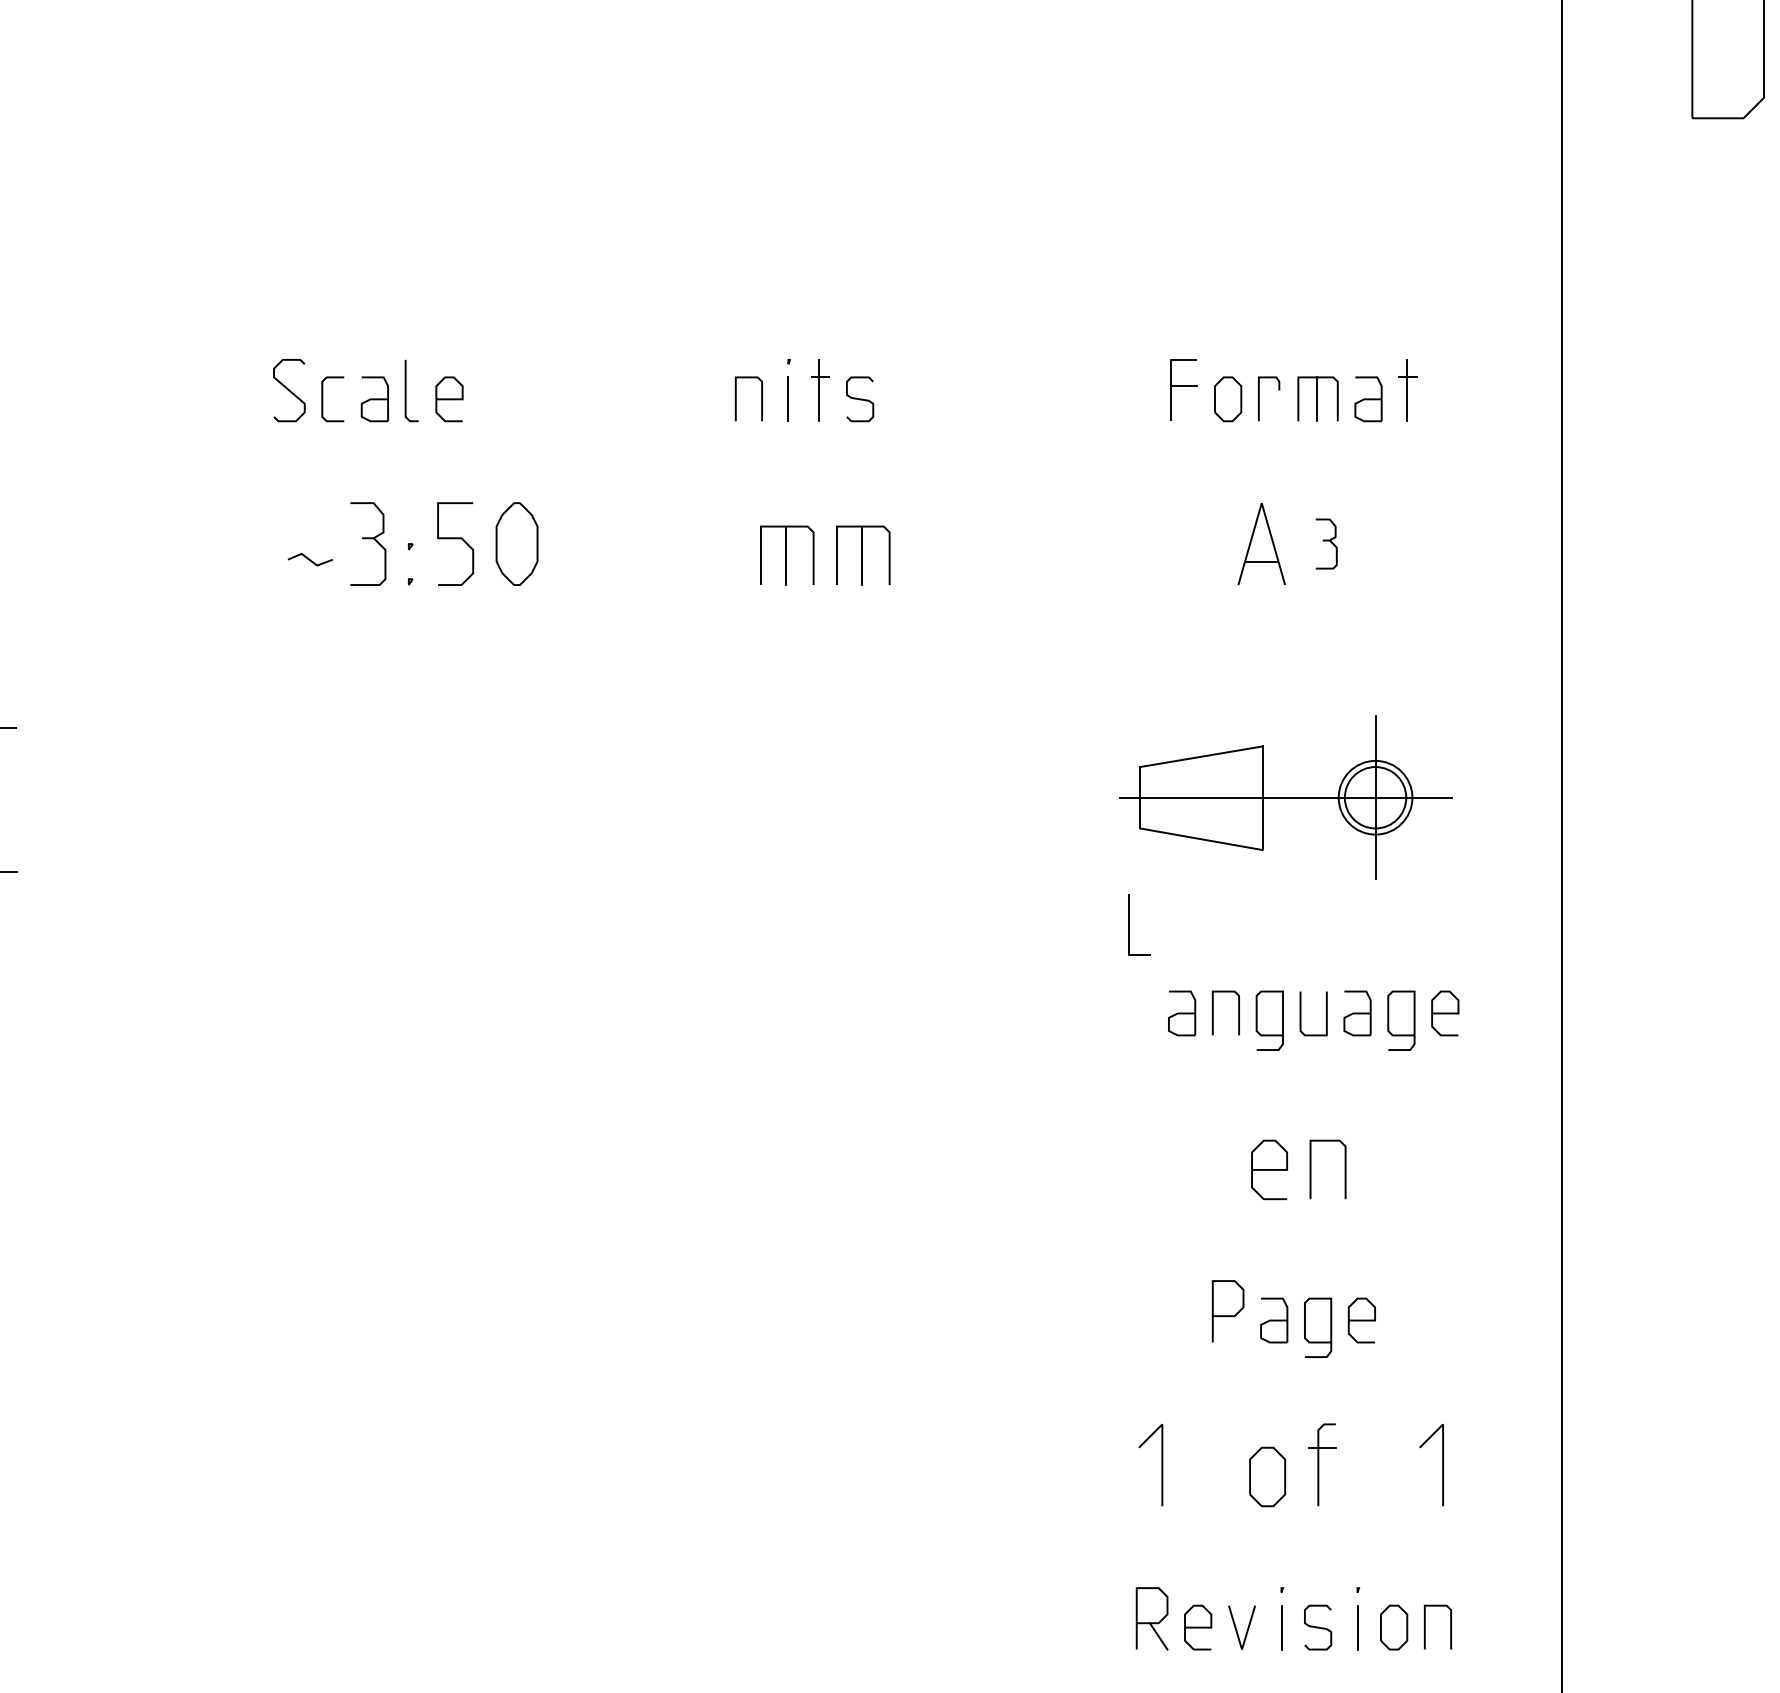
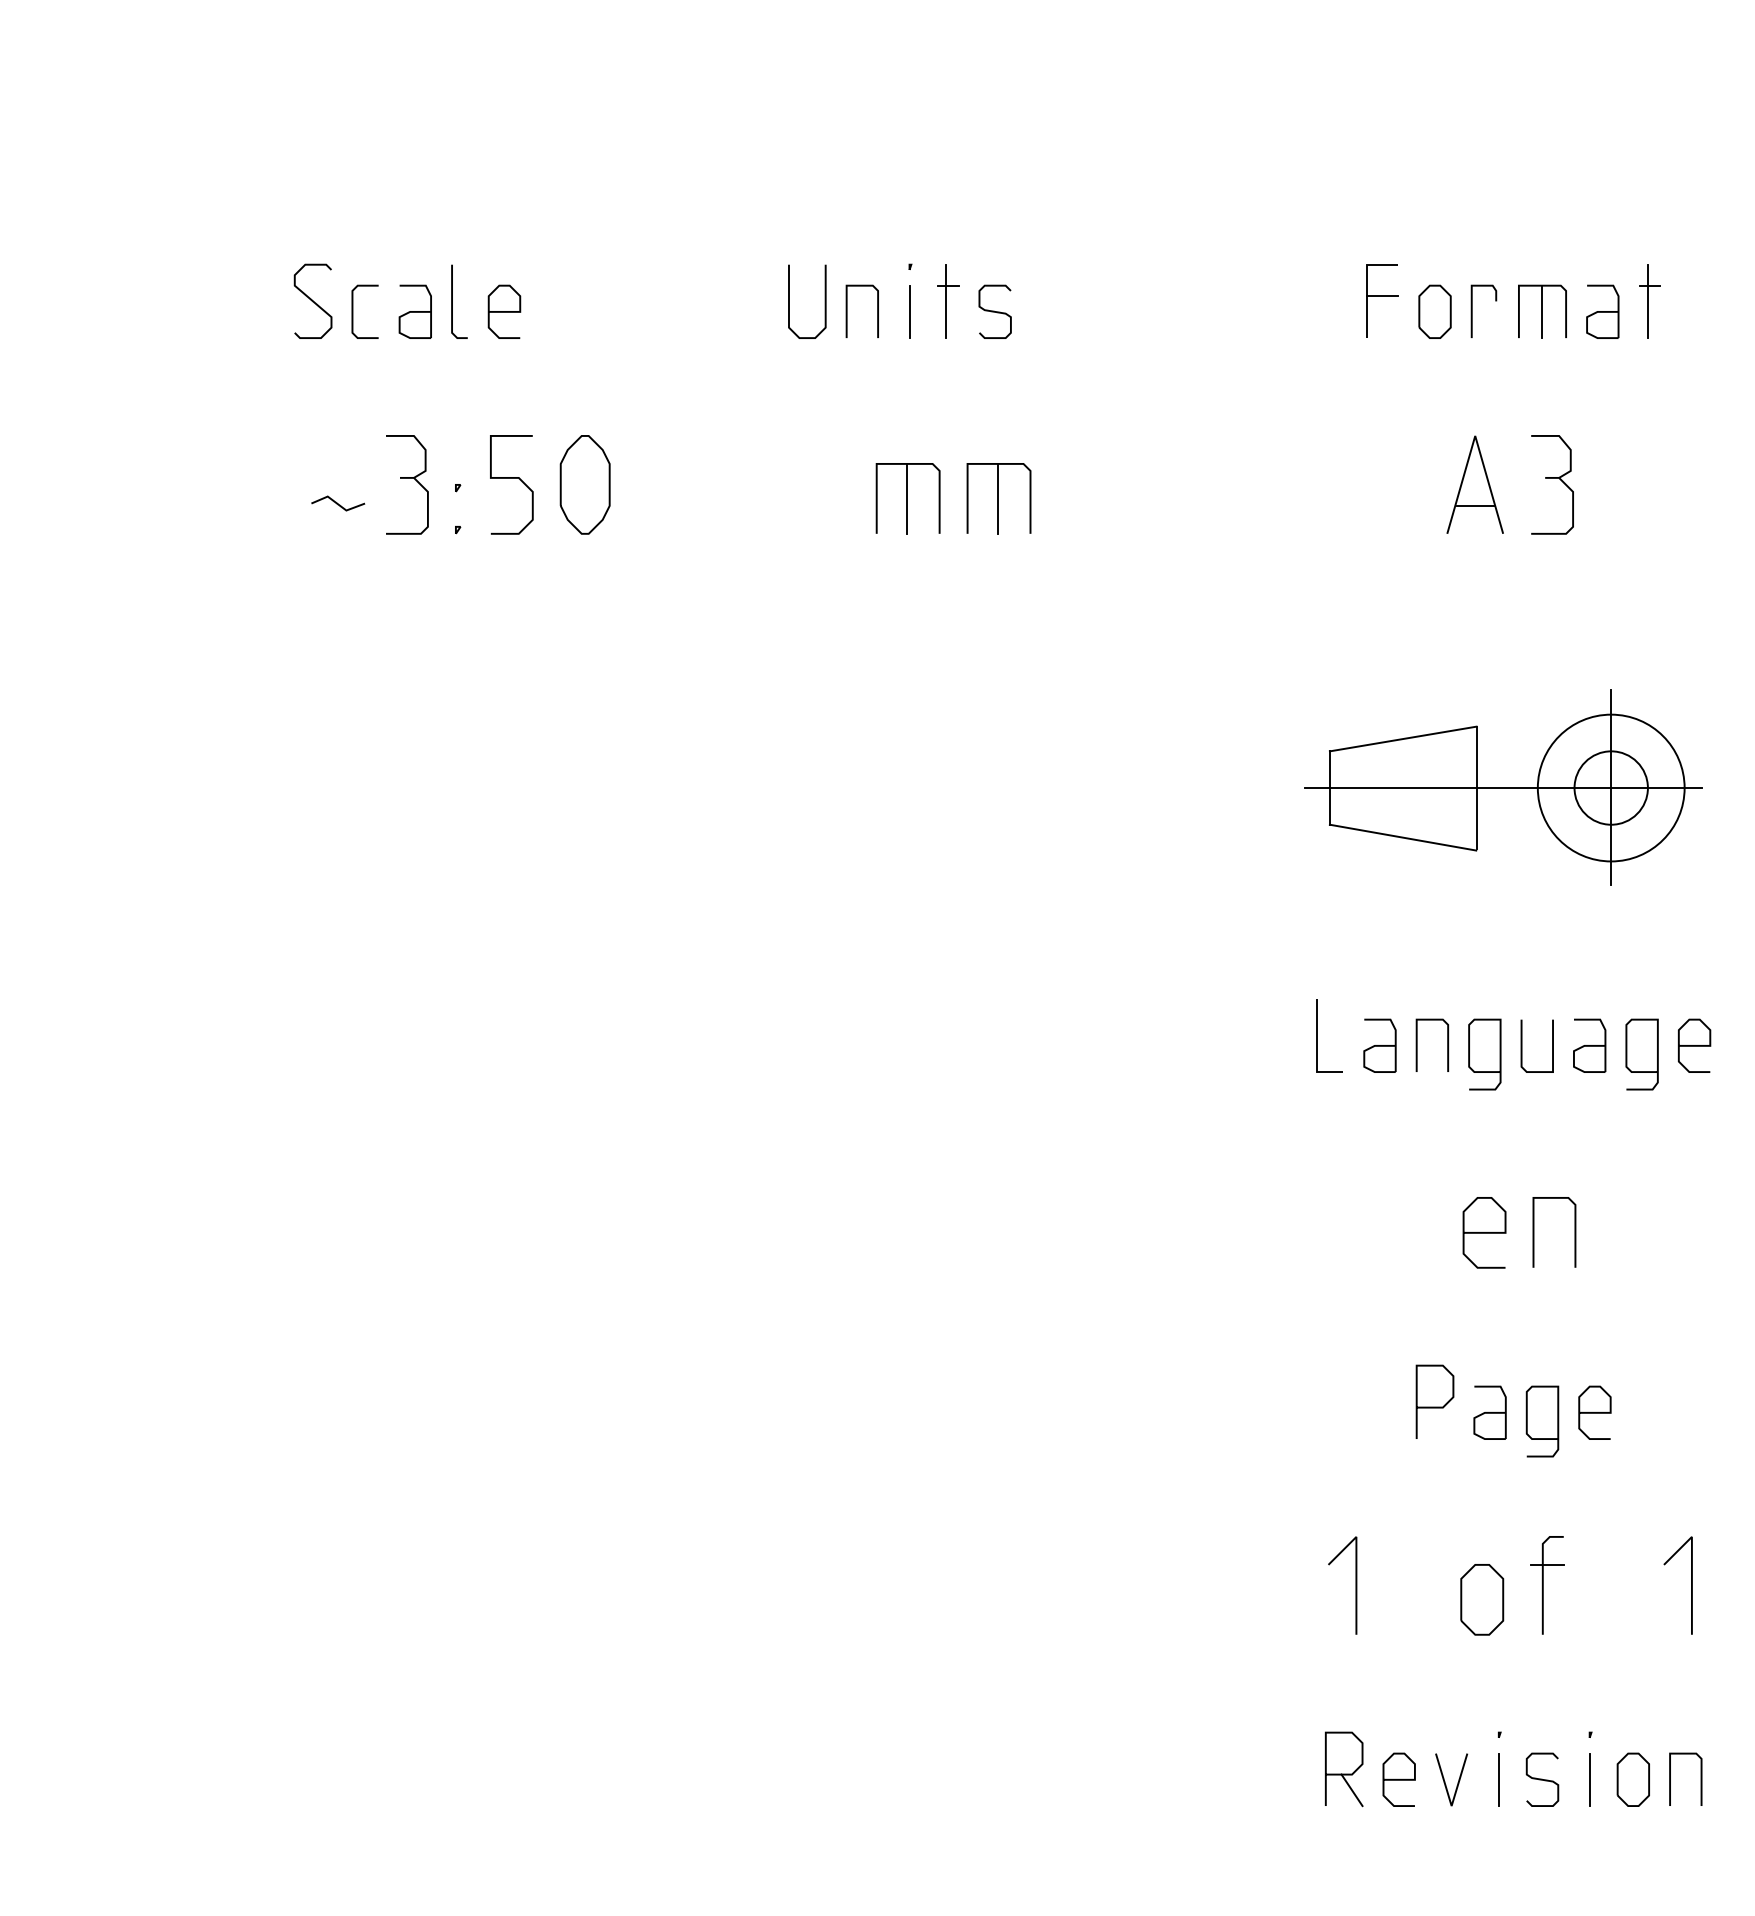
curve: (688, 390) -> (790, 301), added
part: (1326, 543) -> (1552, 484), size x1.67
circle: (1375, 797) -> (1611, 787), size x1.67
line: (1129, 924) -> (1317, 1035), moved

